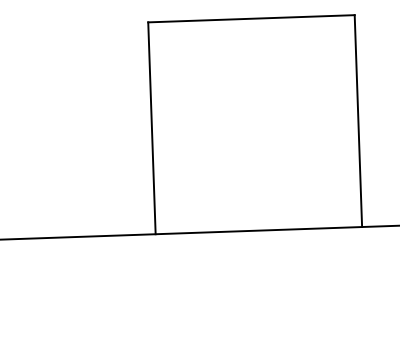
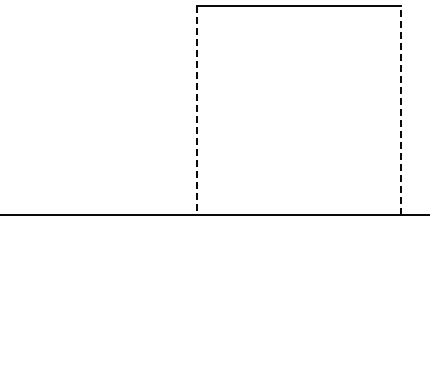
line: (358, 120) -> (400, 110), solid -> dashed
line: (152, 129) -> (197, 111), solid -> dashed

